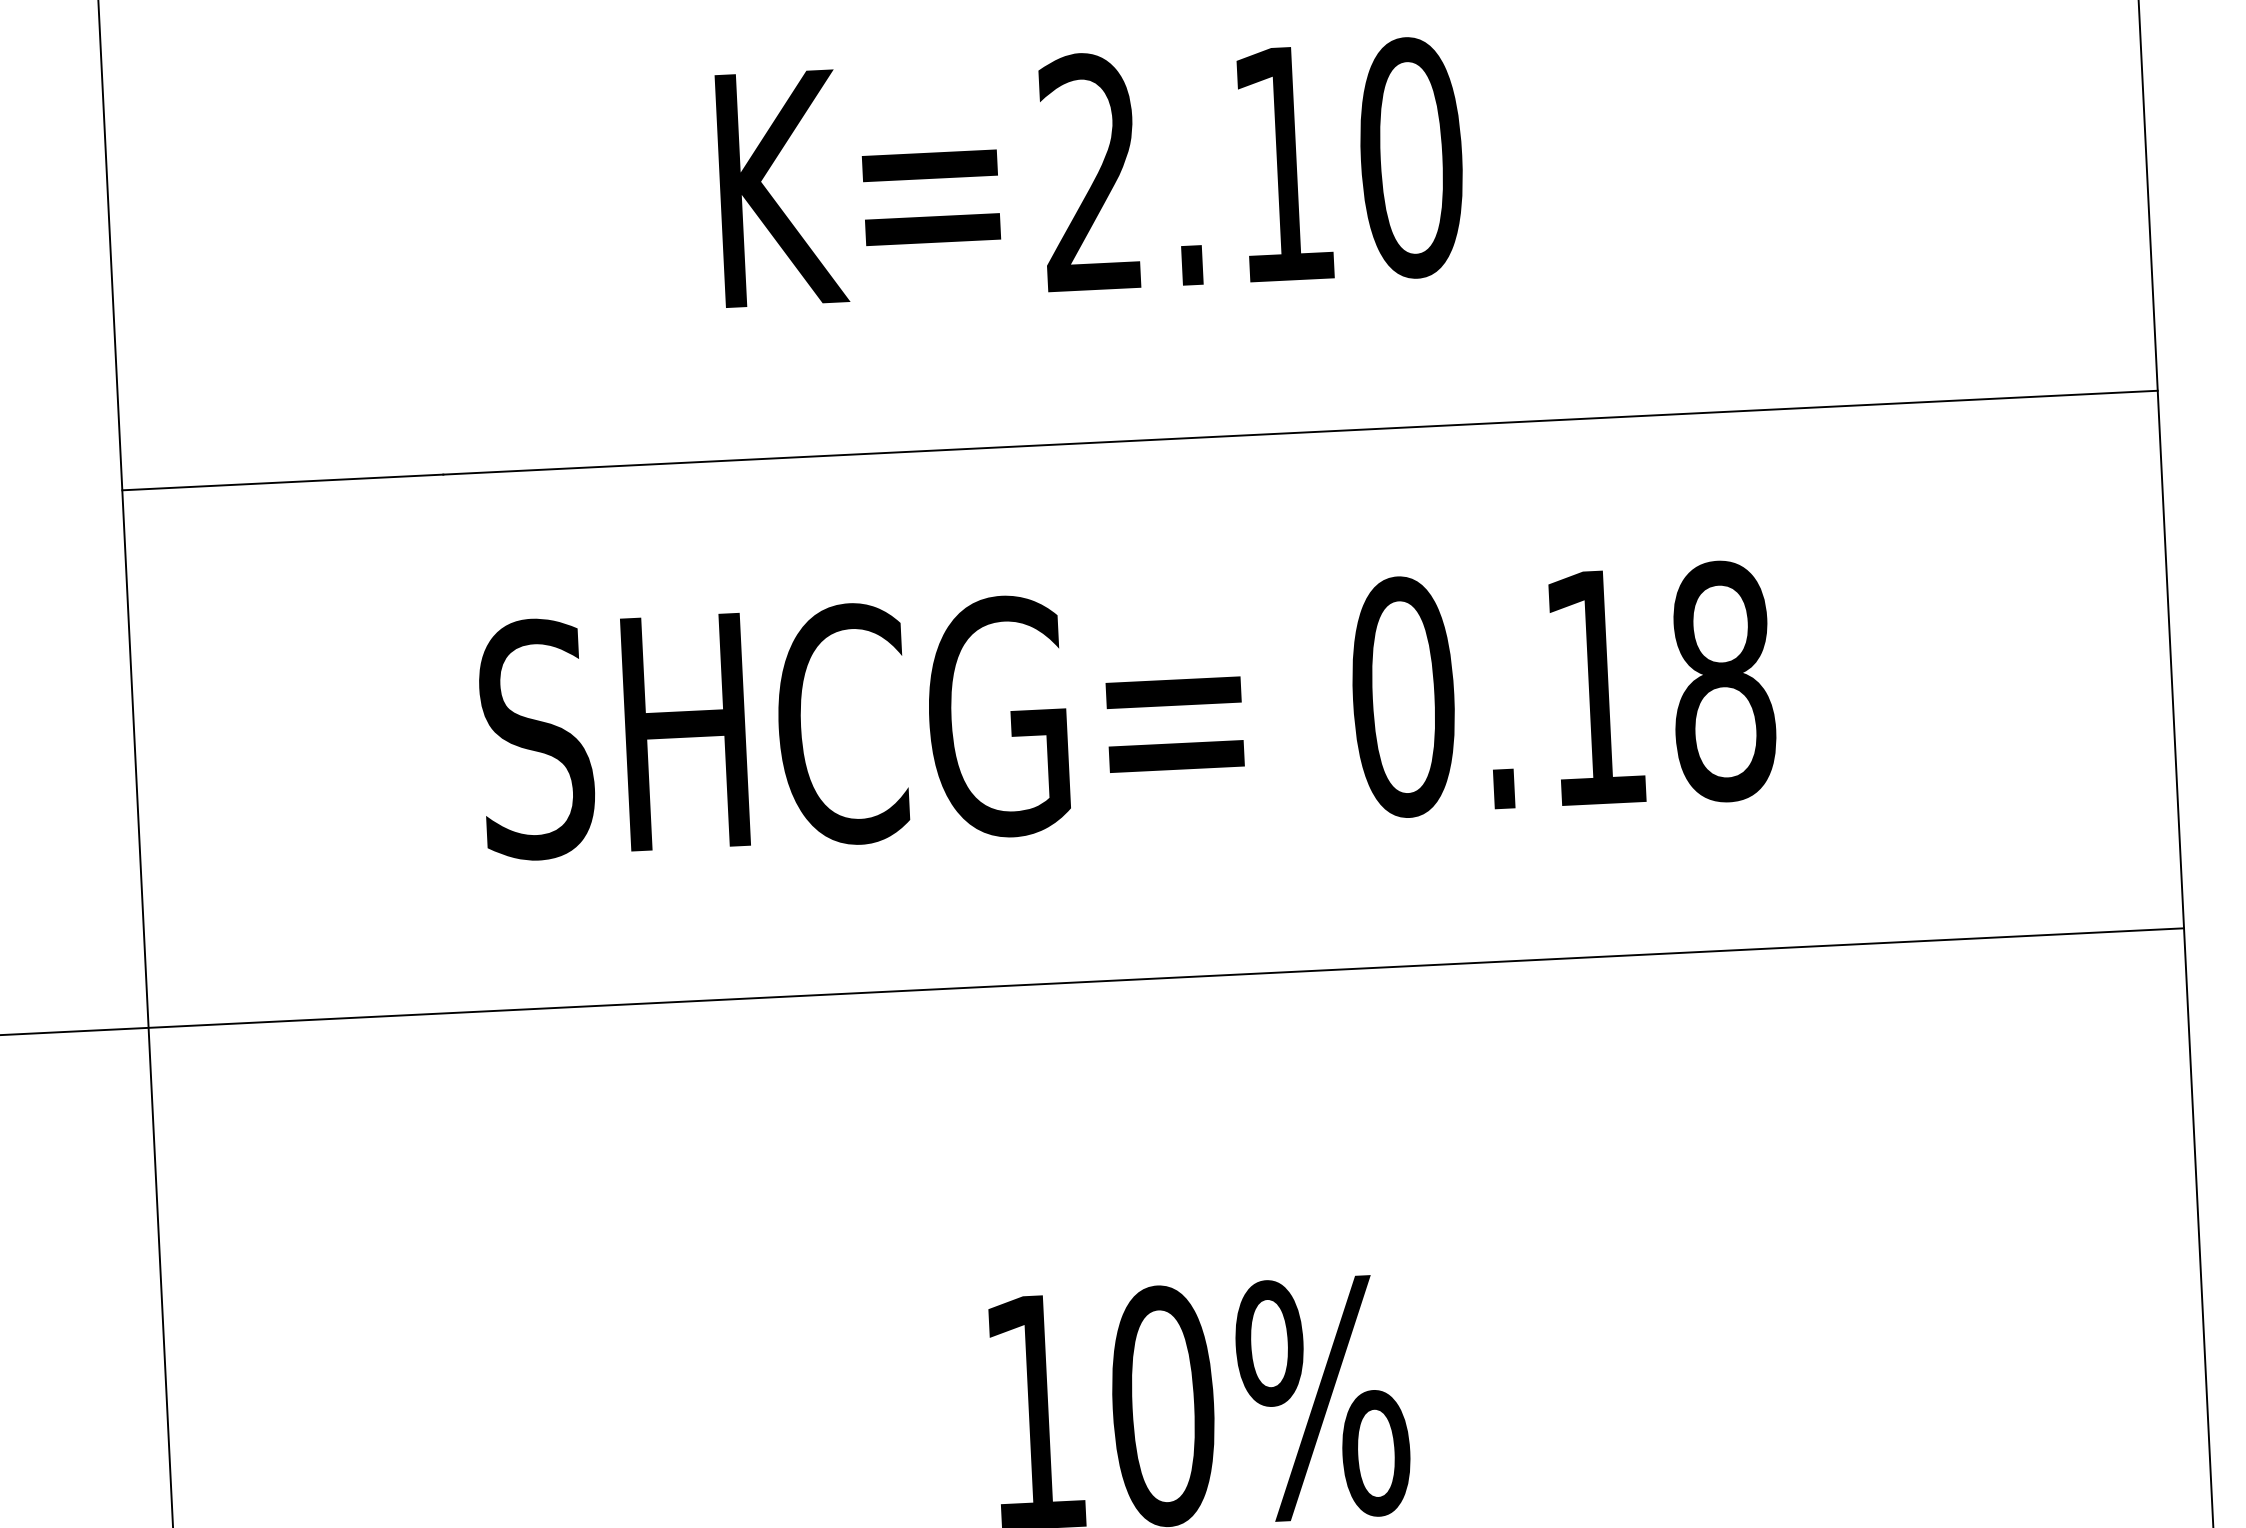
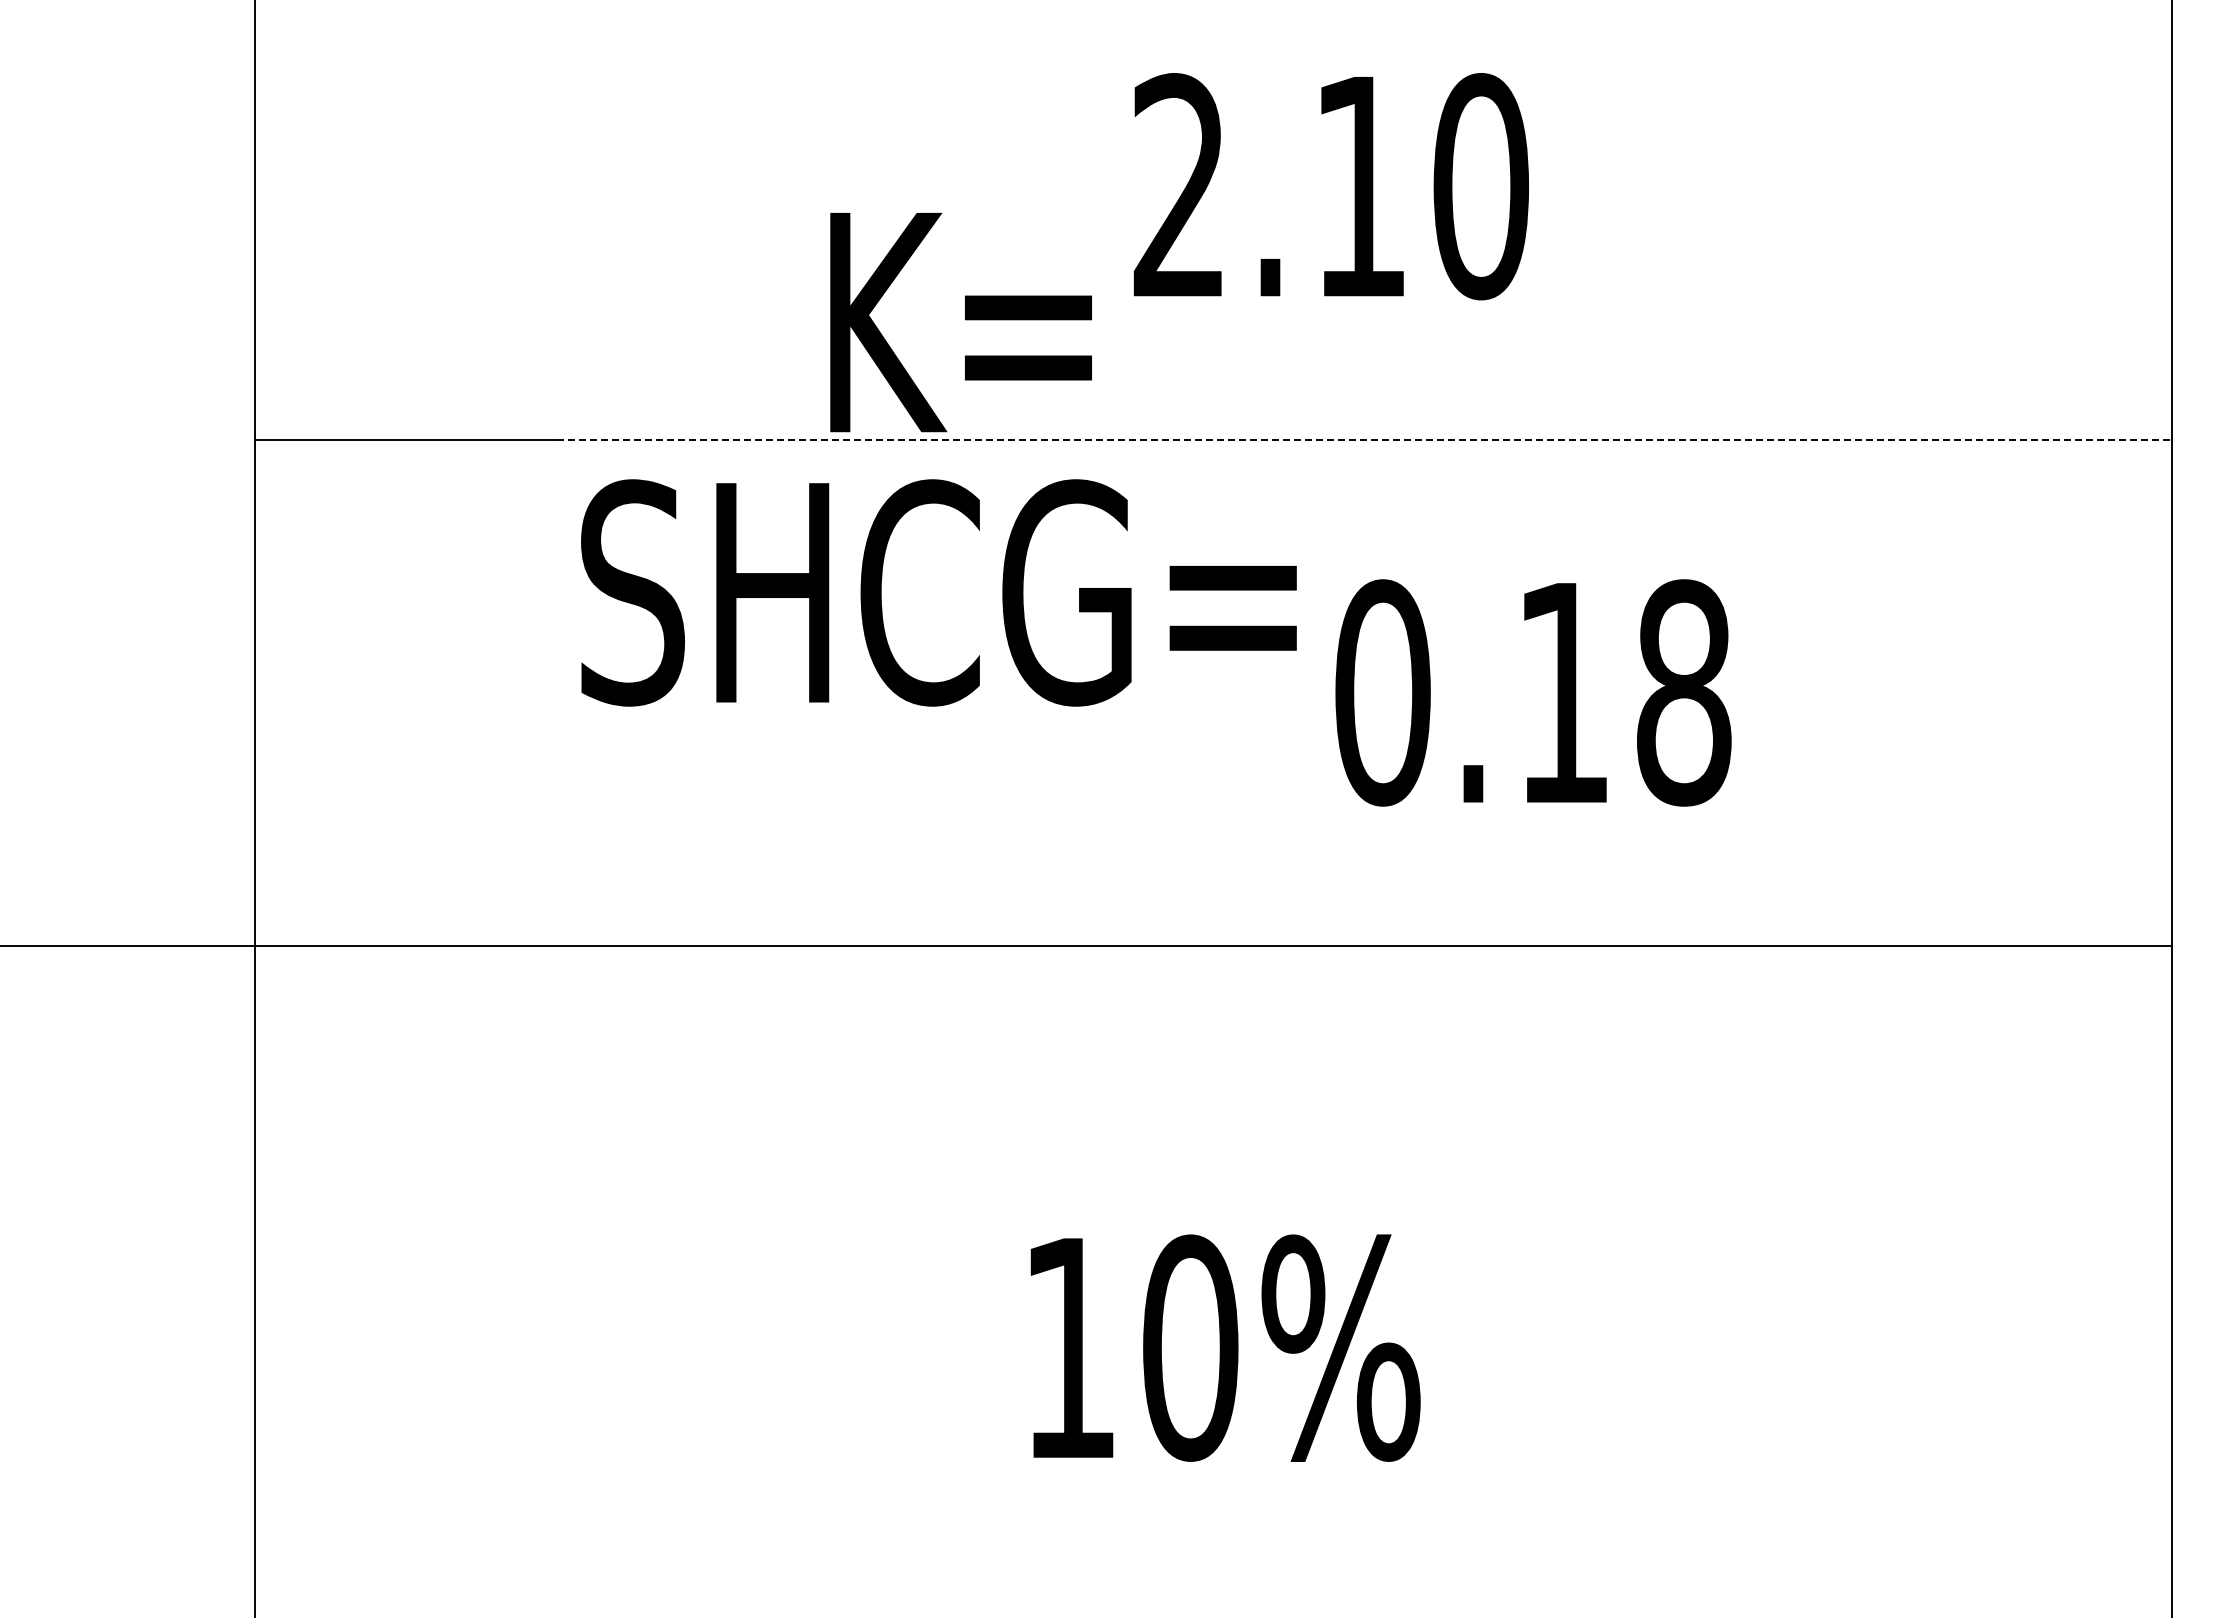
text: (858, 184) -> (960, 322), moved
line: (1300, 432) -> (1364, 439), solid -> dashed
text: (1563, 688) -> (1533, 692), moved
text: (861, 723) -> (938, 592), moved

